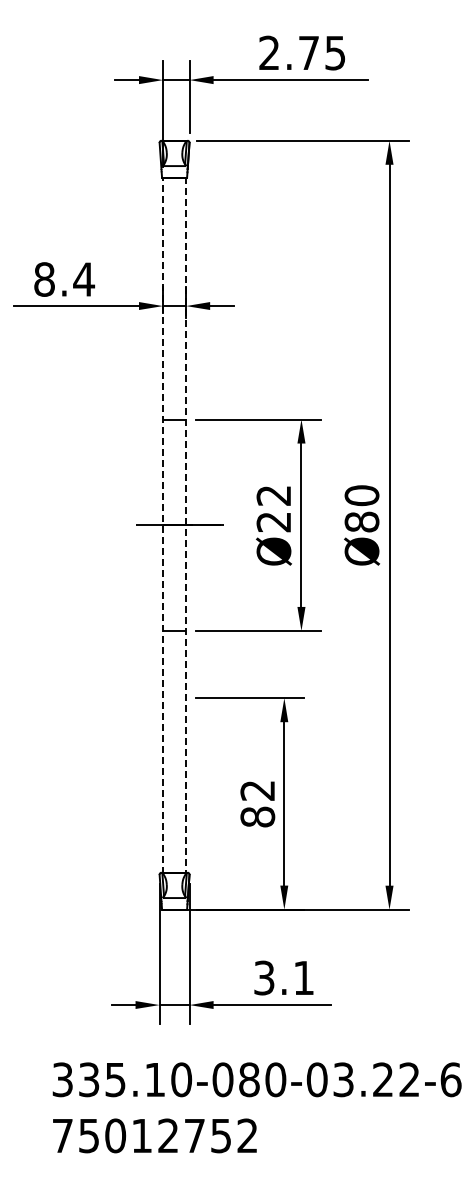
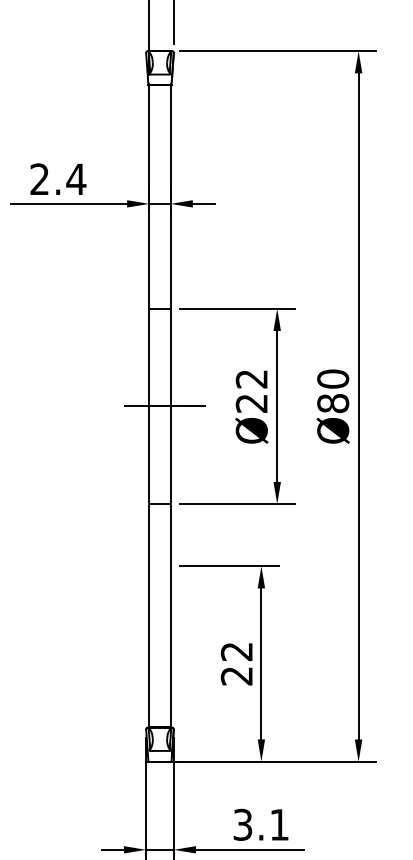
text: (44, 279) -> (39, 179), 8.4 -> 2.4
line: (163, 525) -> (149, 406), dashed -> solid
line: (186, 525) -> (170, 406), dashed -> solid
text: (257, 816) -> (236, 675), 82 -> 22

